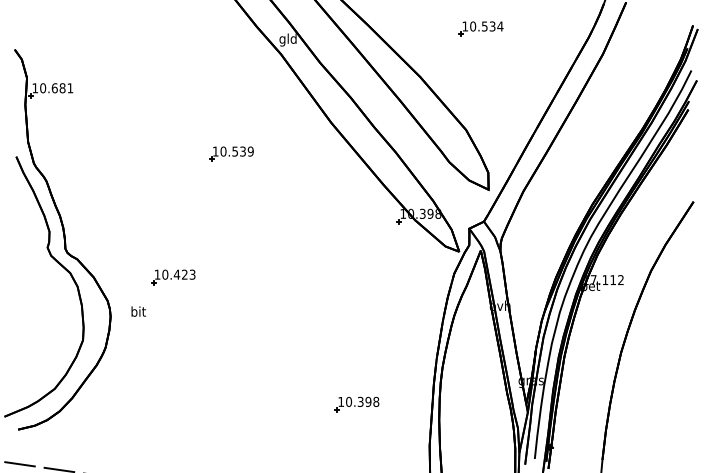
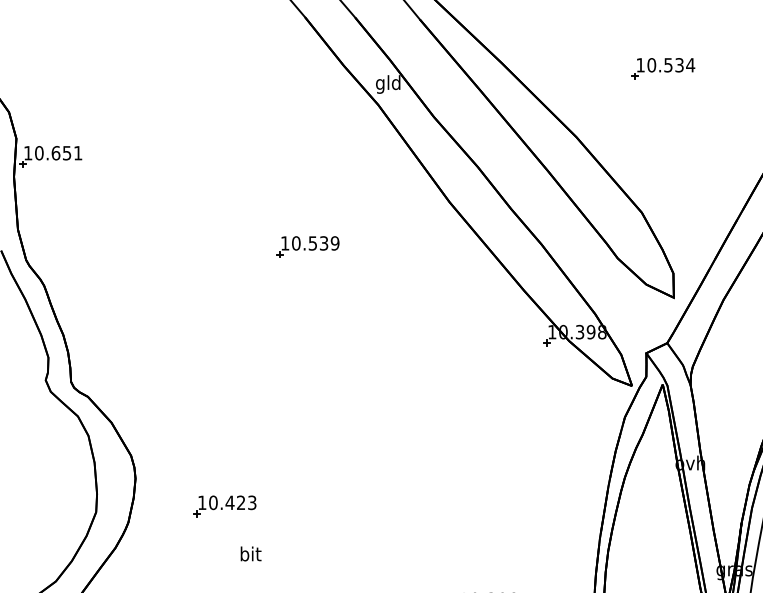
text: (62, 88) -> (66, 153), 10.681 -> 10.651
part: (173, 277) -> (225, 506), moved
text: (138, 311) -> (250, 553), moved

